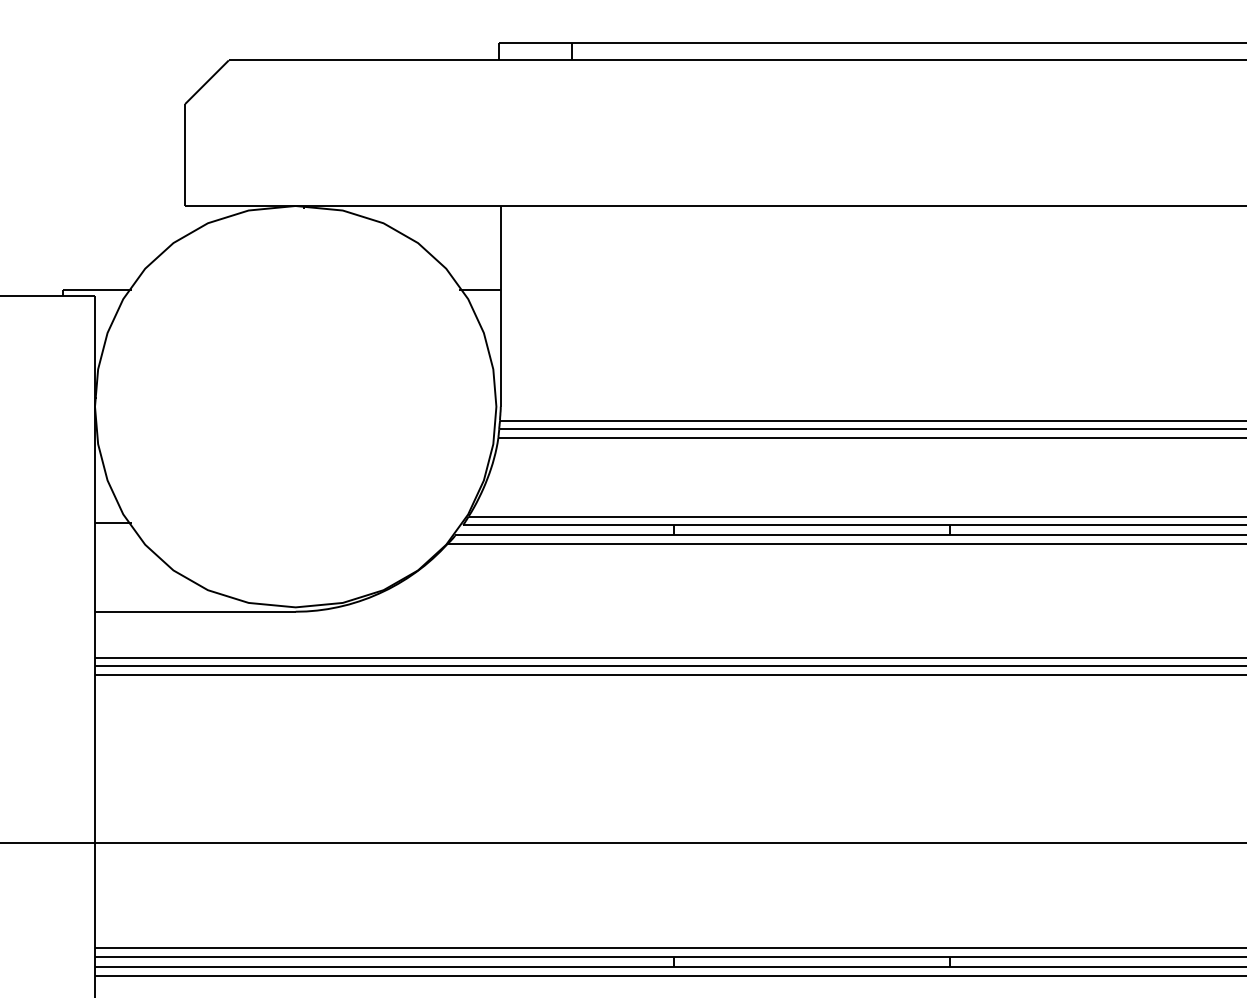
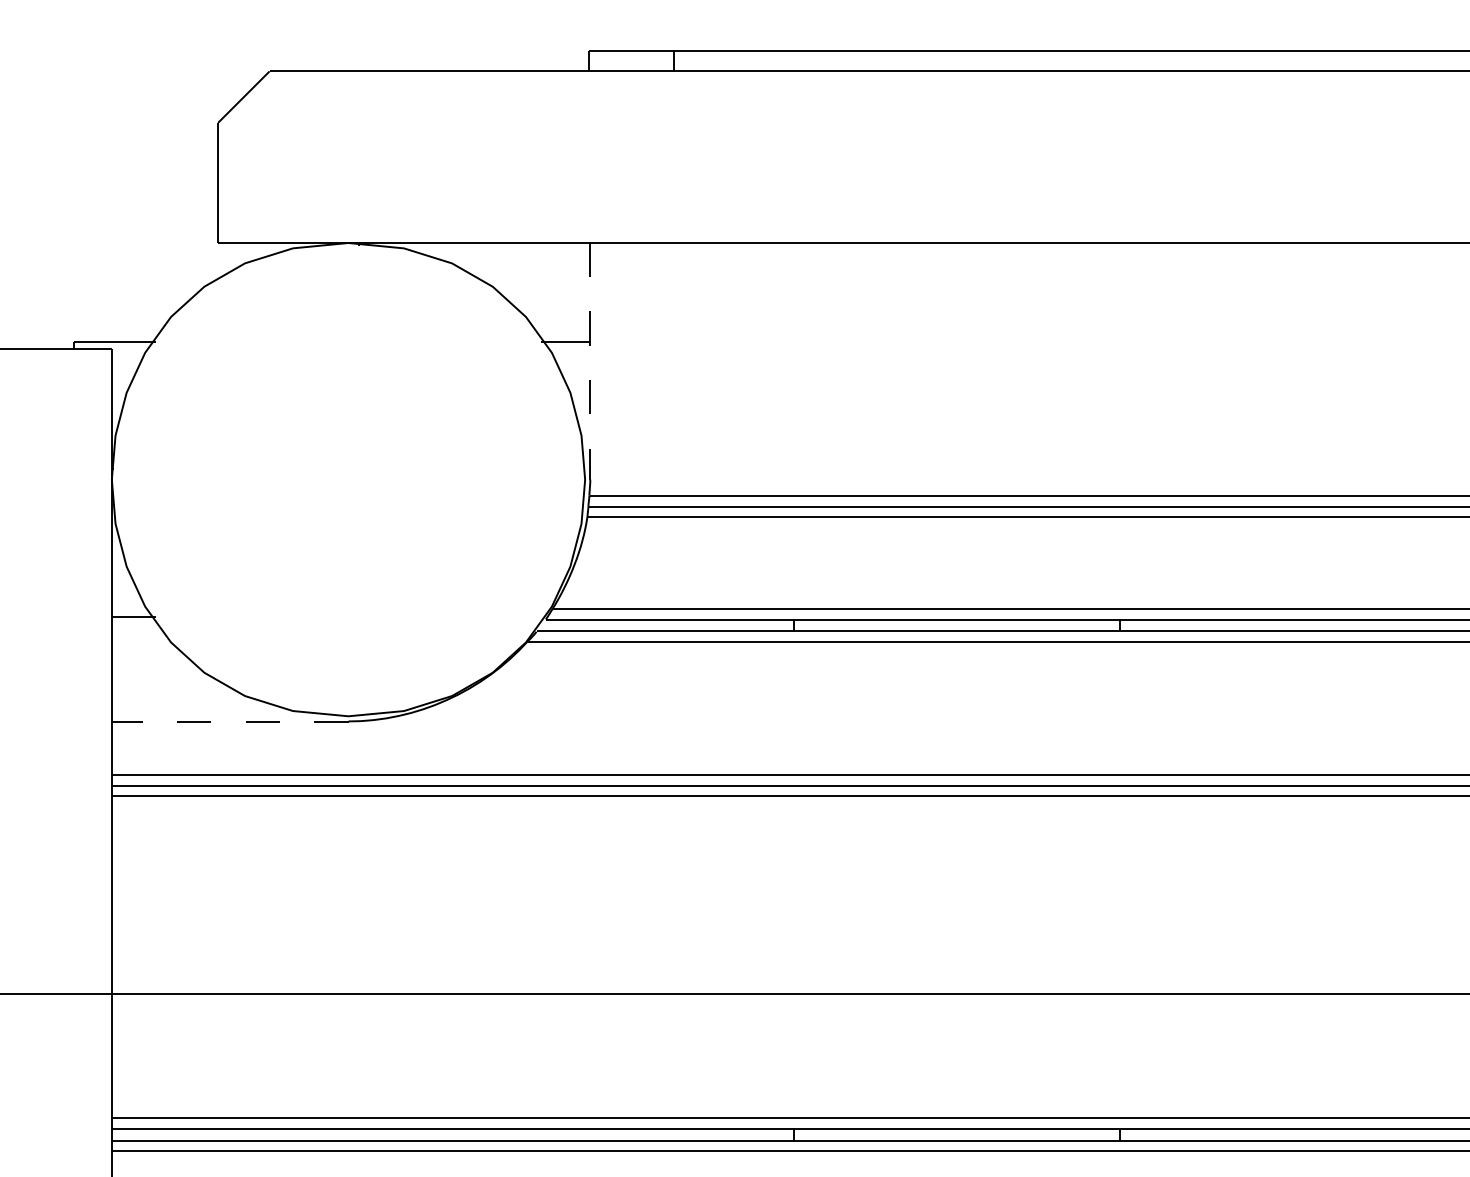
line: (500, 306) -> (589, 361), solid -> dashed
line: (194, 611) -> (229, 721), solid -> dashed

